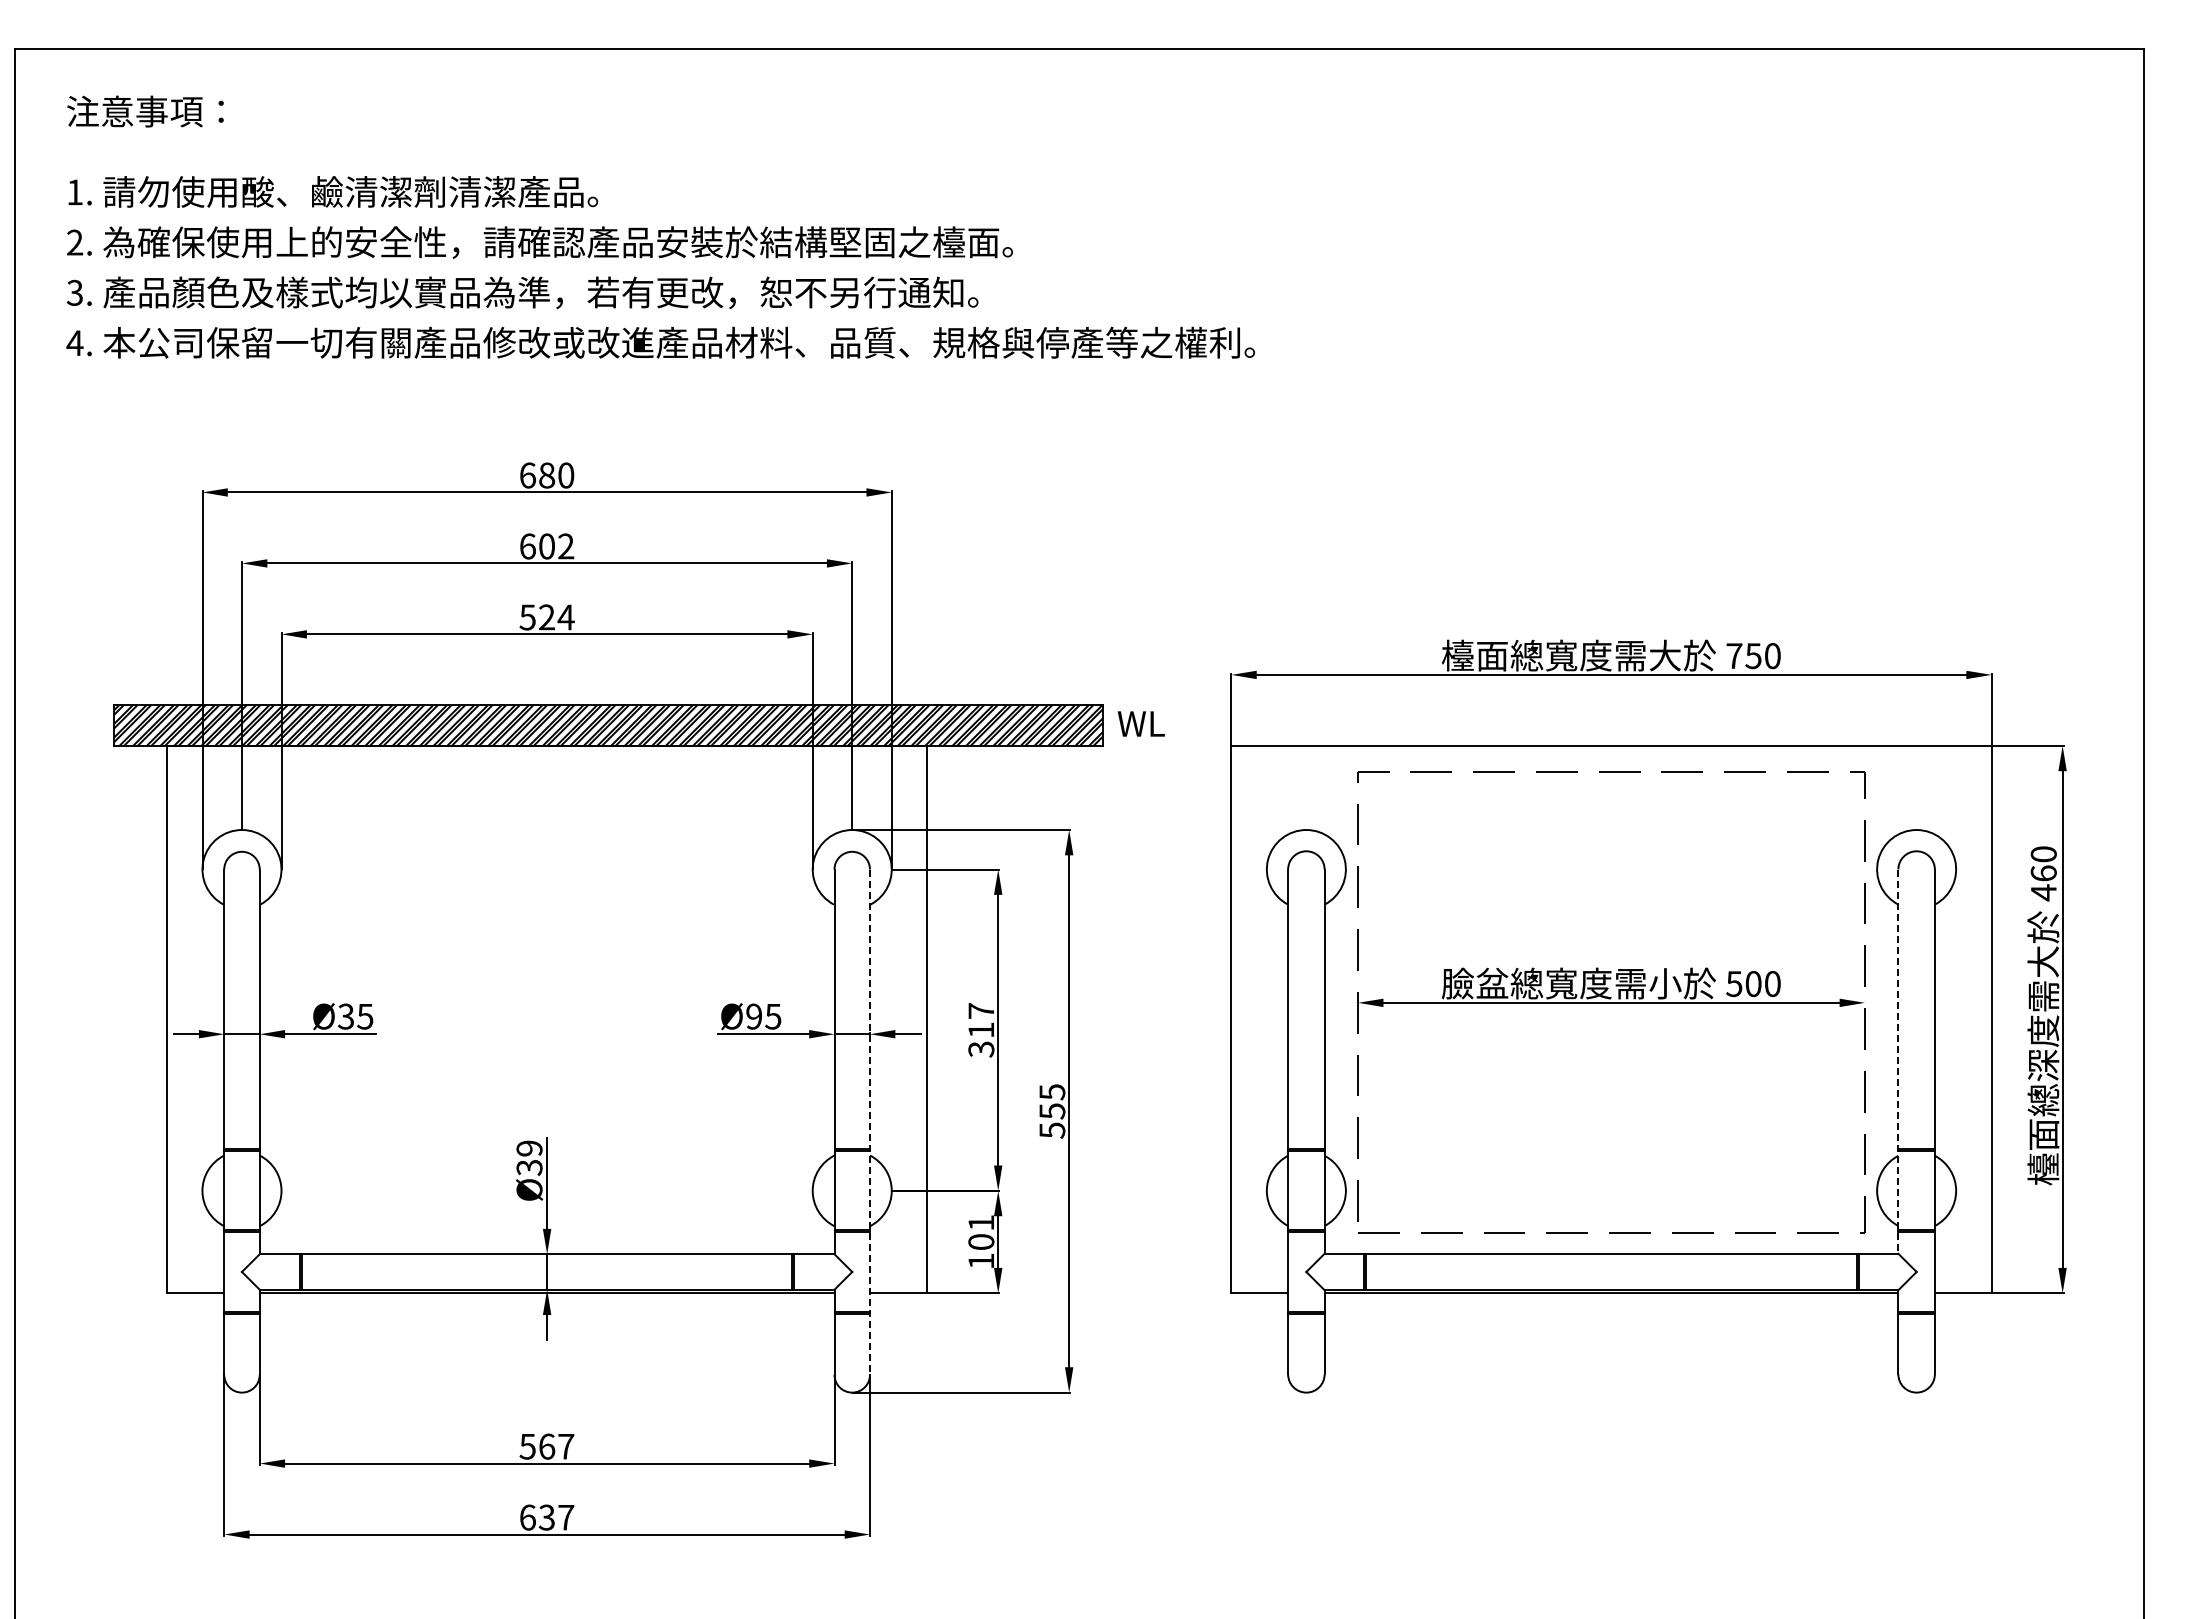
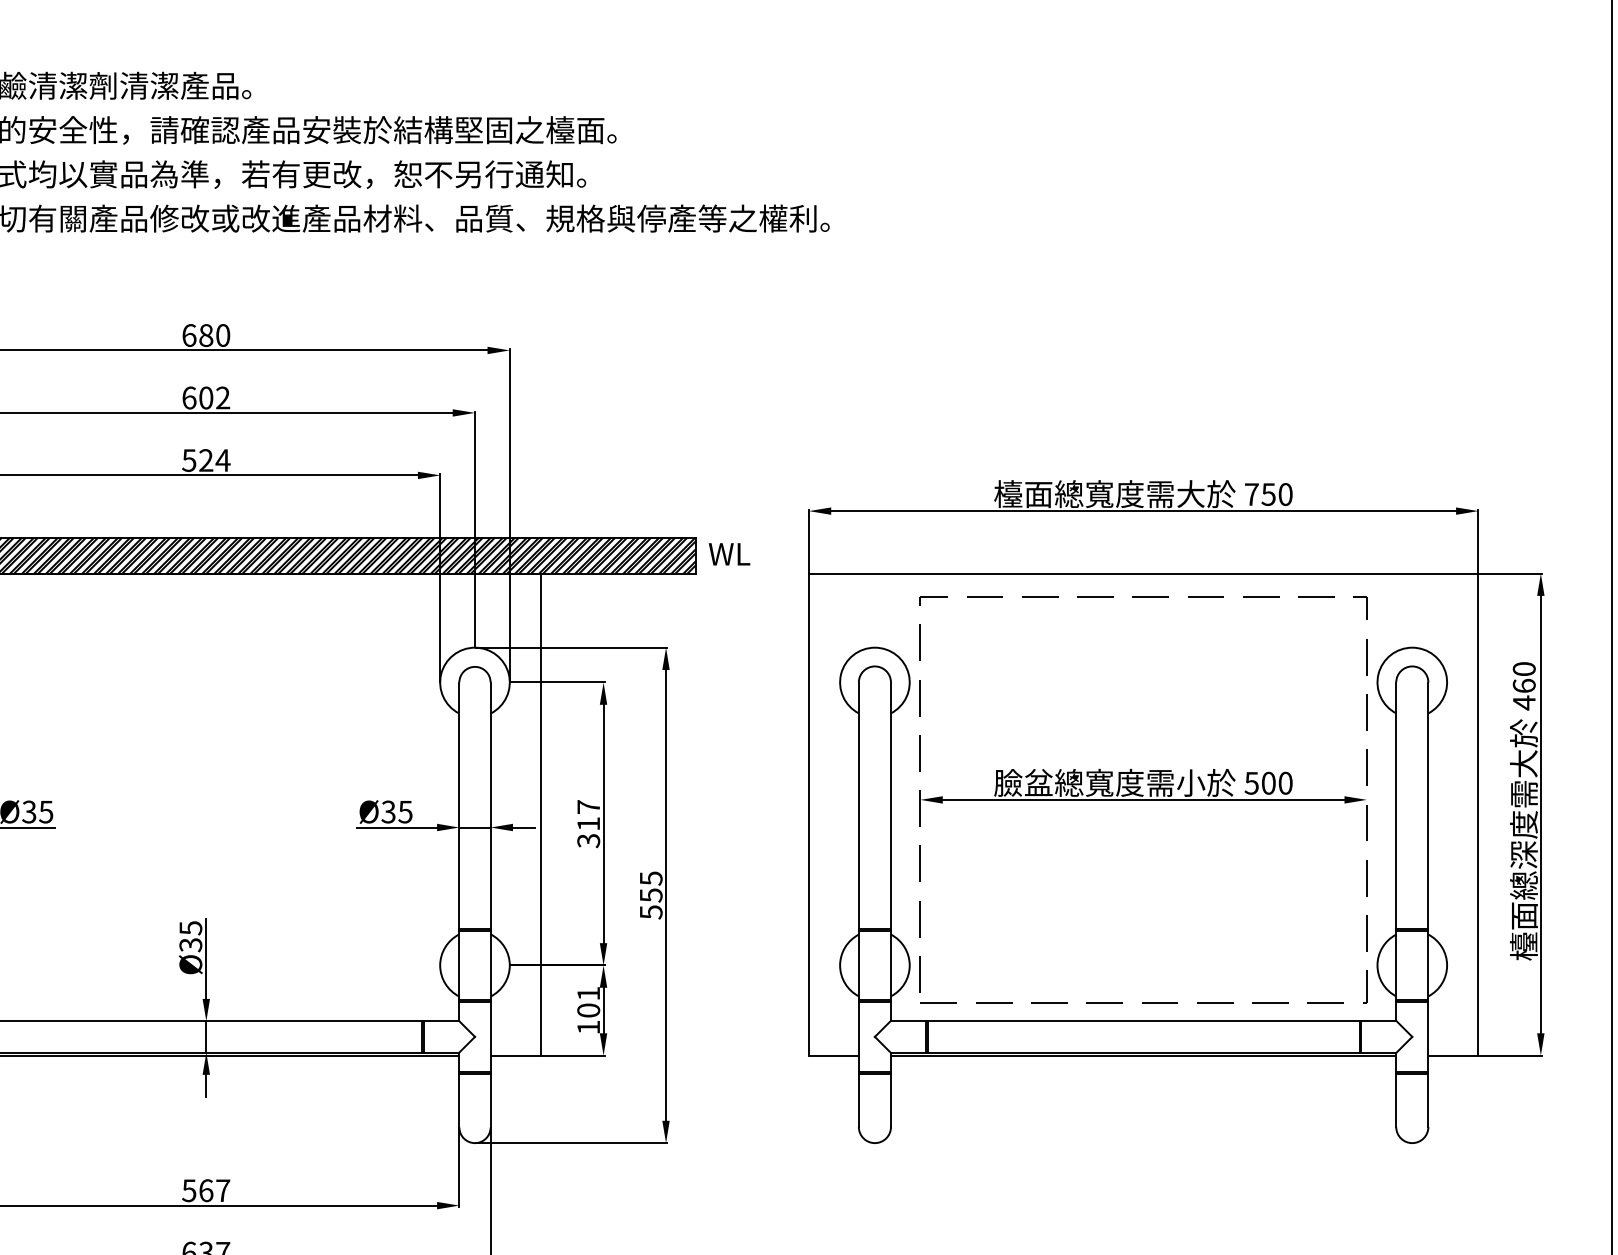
text: (753, 1016) -> (388, 811), Ø95 -> Ø35
line: (1898, 1062) -> (1396, 852), dashed -> solid
line: (869, 1122) -> (490, 905), dashed -> solid
text: (529, 1148) -> (190, 928), Ø39 -> Ø35

